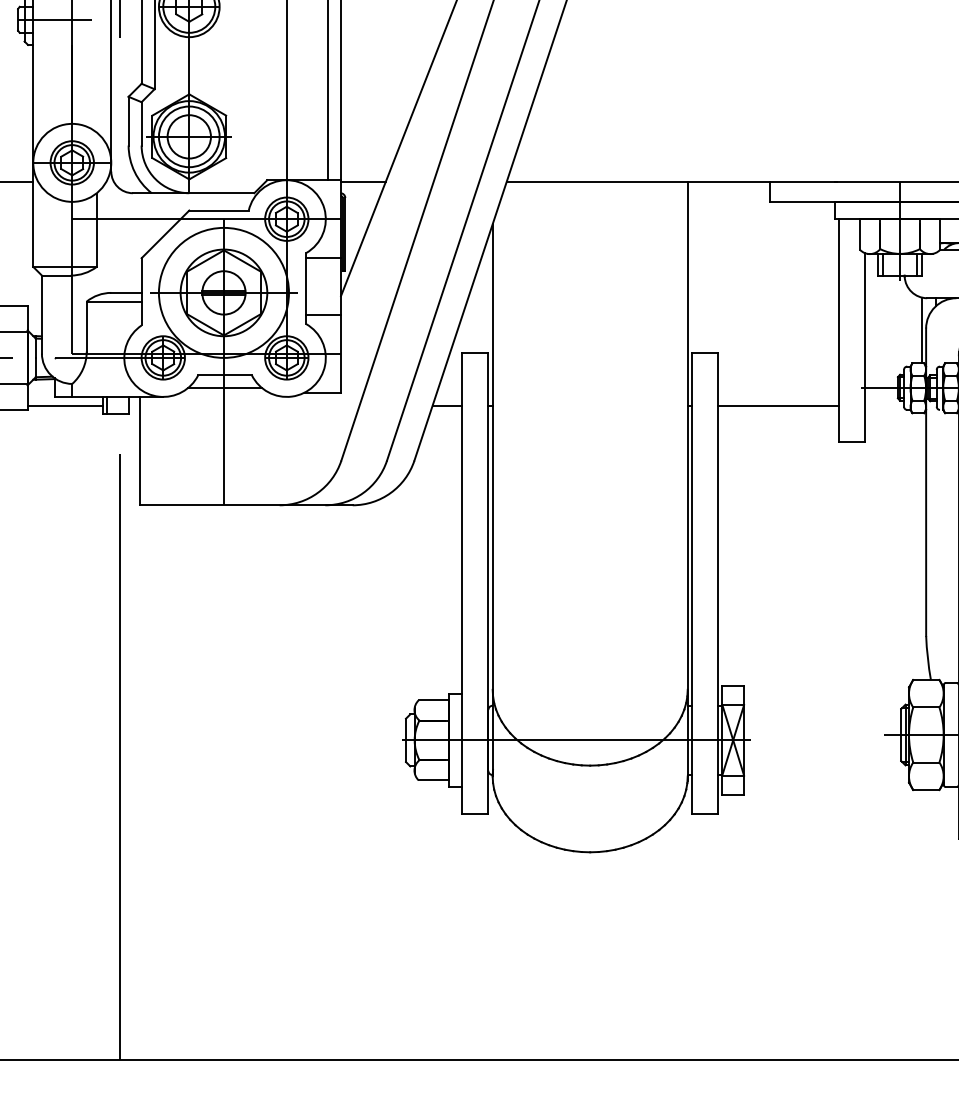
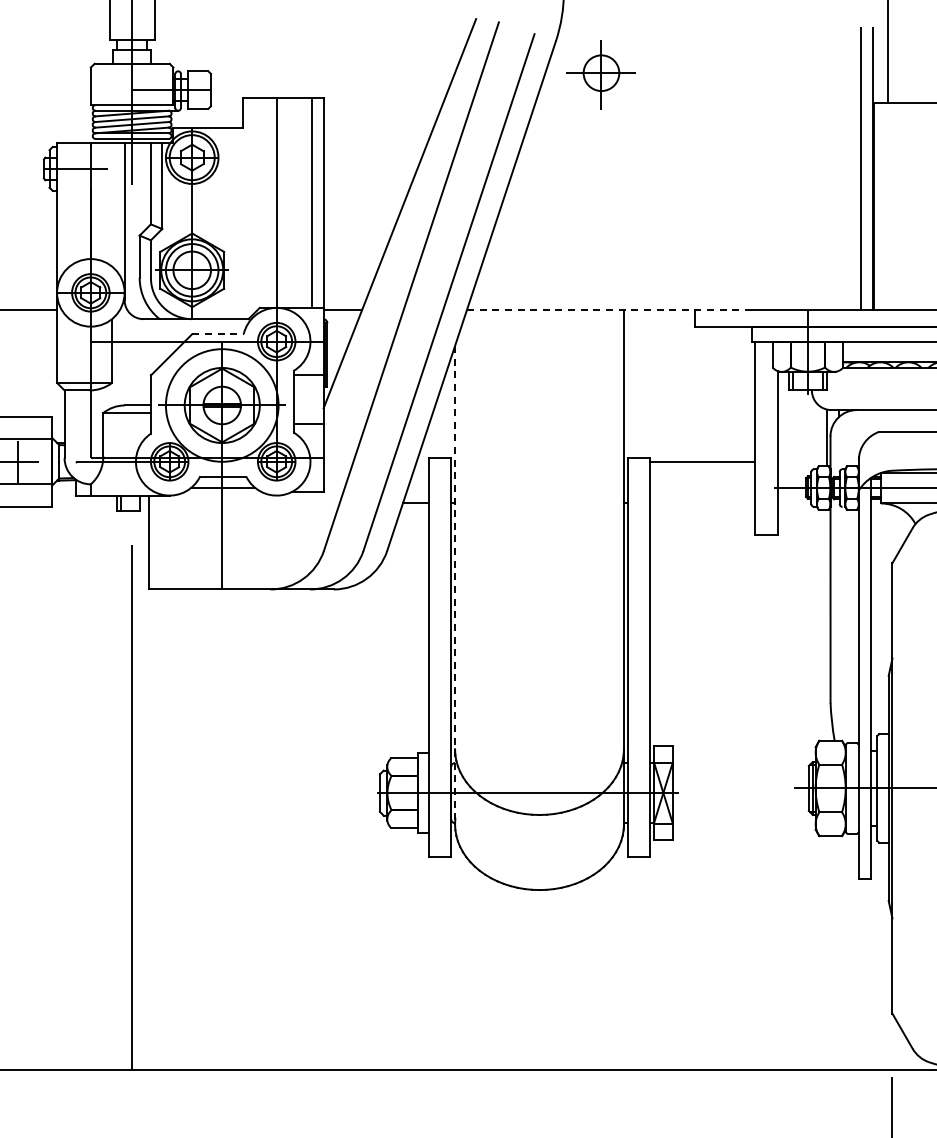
line: (672, 182) -> (610, 309), solid -> dashed
line: (219, 210) -> (218, 334), solid -> dashed
line: (64, 406) -> (84, 503), removed
line: (778, 406) -> (702, 462), moved
line: (493, 500) -> (455, 585), solid -> dashed

